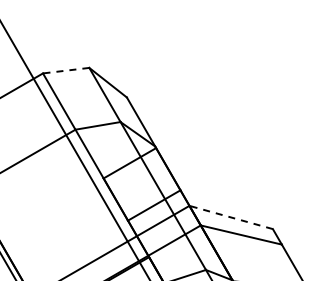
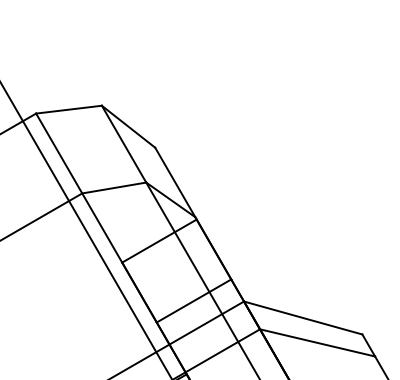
line: (65, 70) -> (68, 109), dashed -> solid
line: (230, 217) -> (302, 318), dashed -> solid

